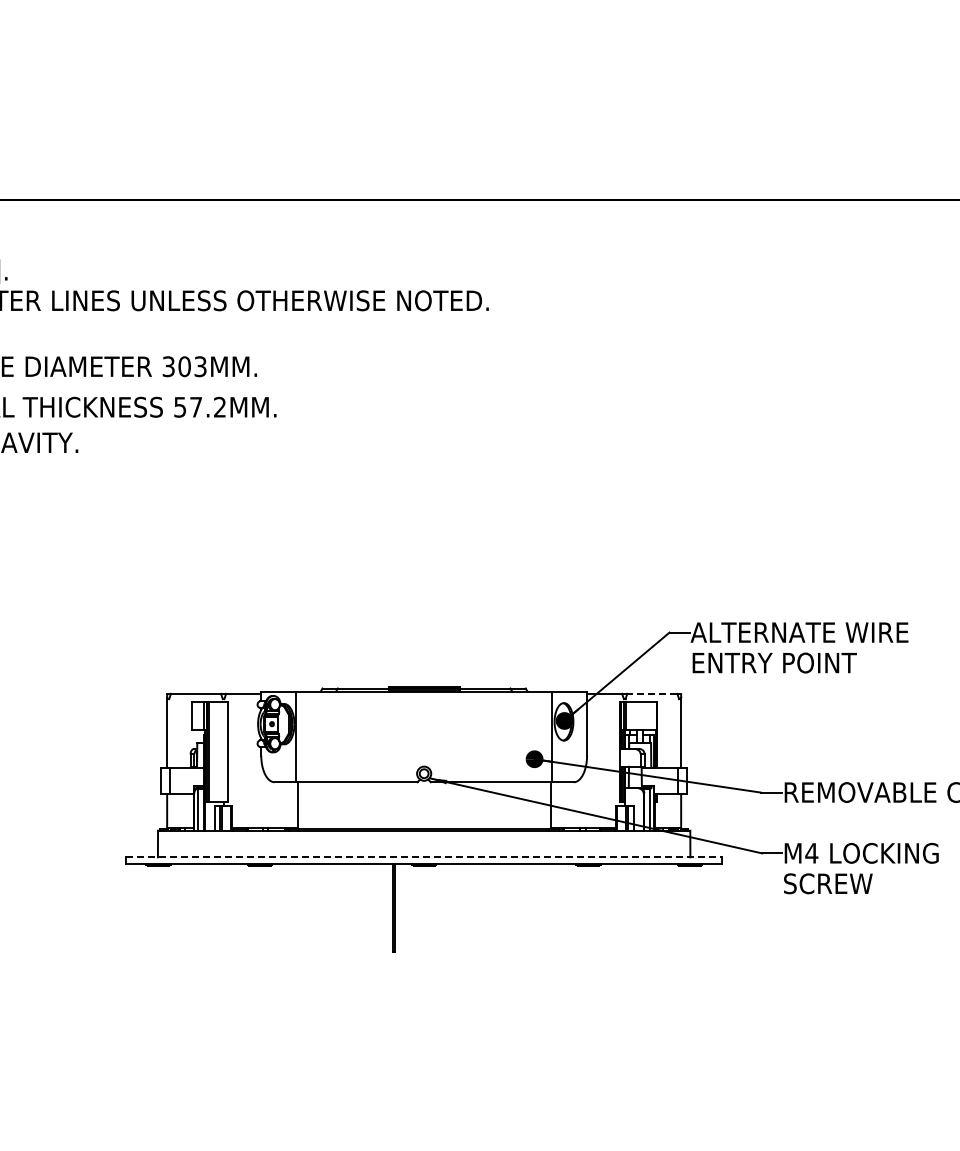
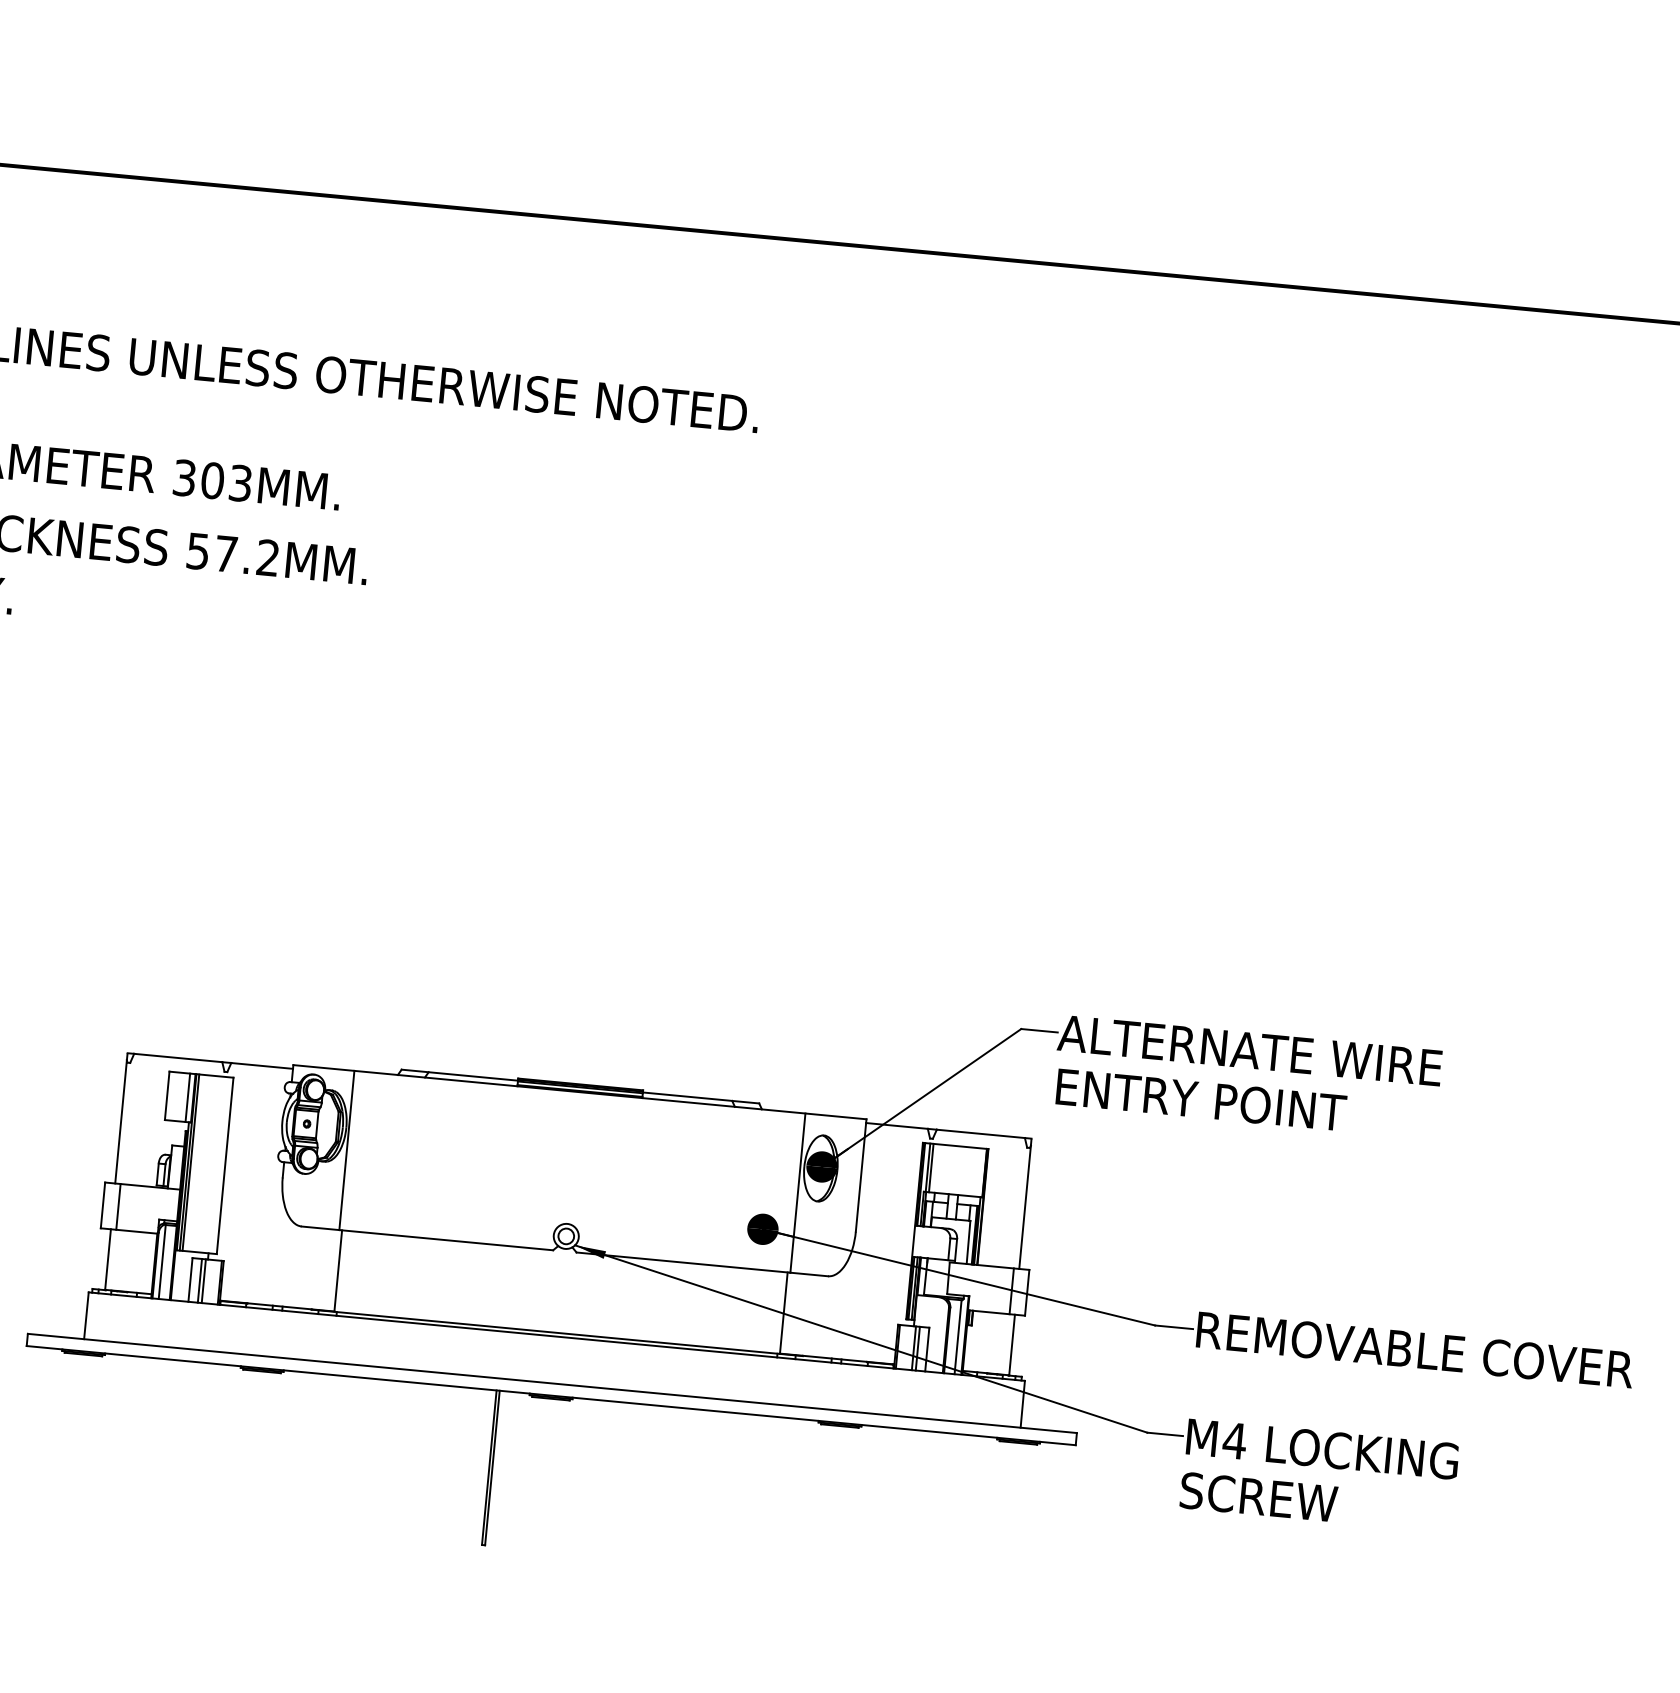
line: (651, 693) -> (979, 1133), dashed -> solid
line: (424, 857) -> (552, 1383), dashed -> solid

